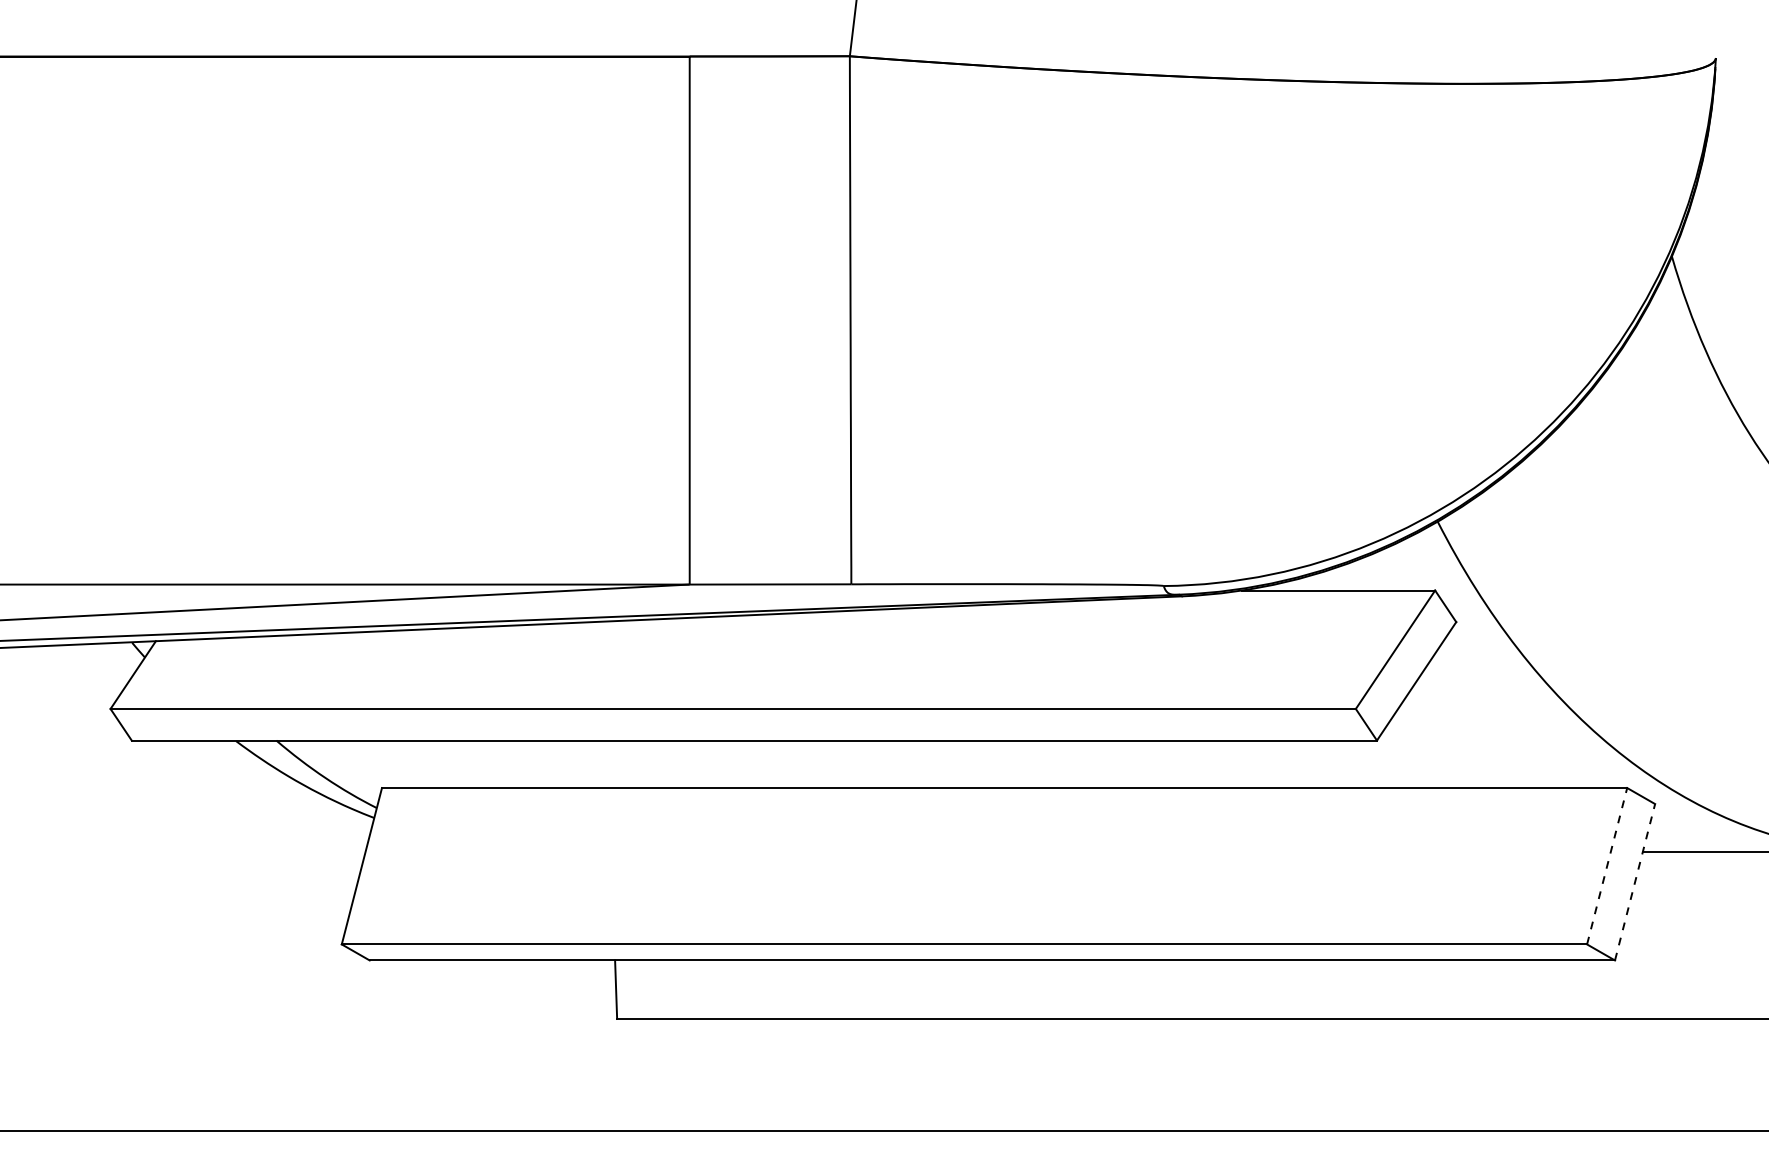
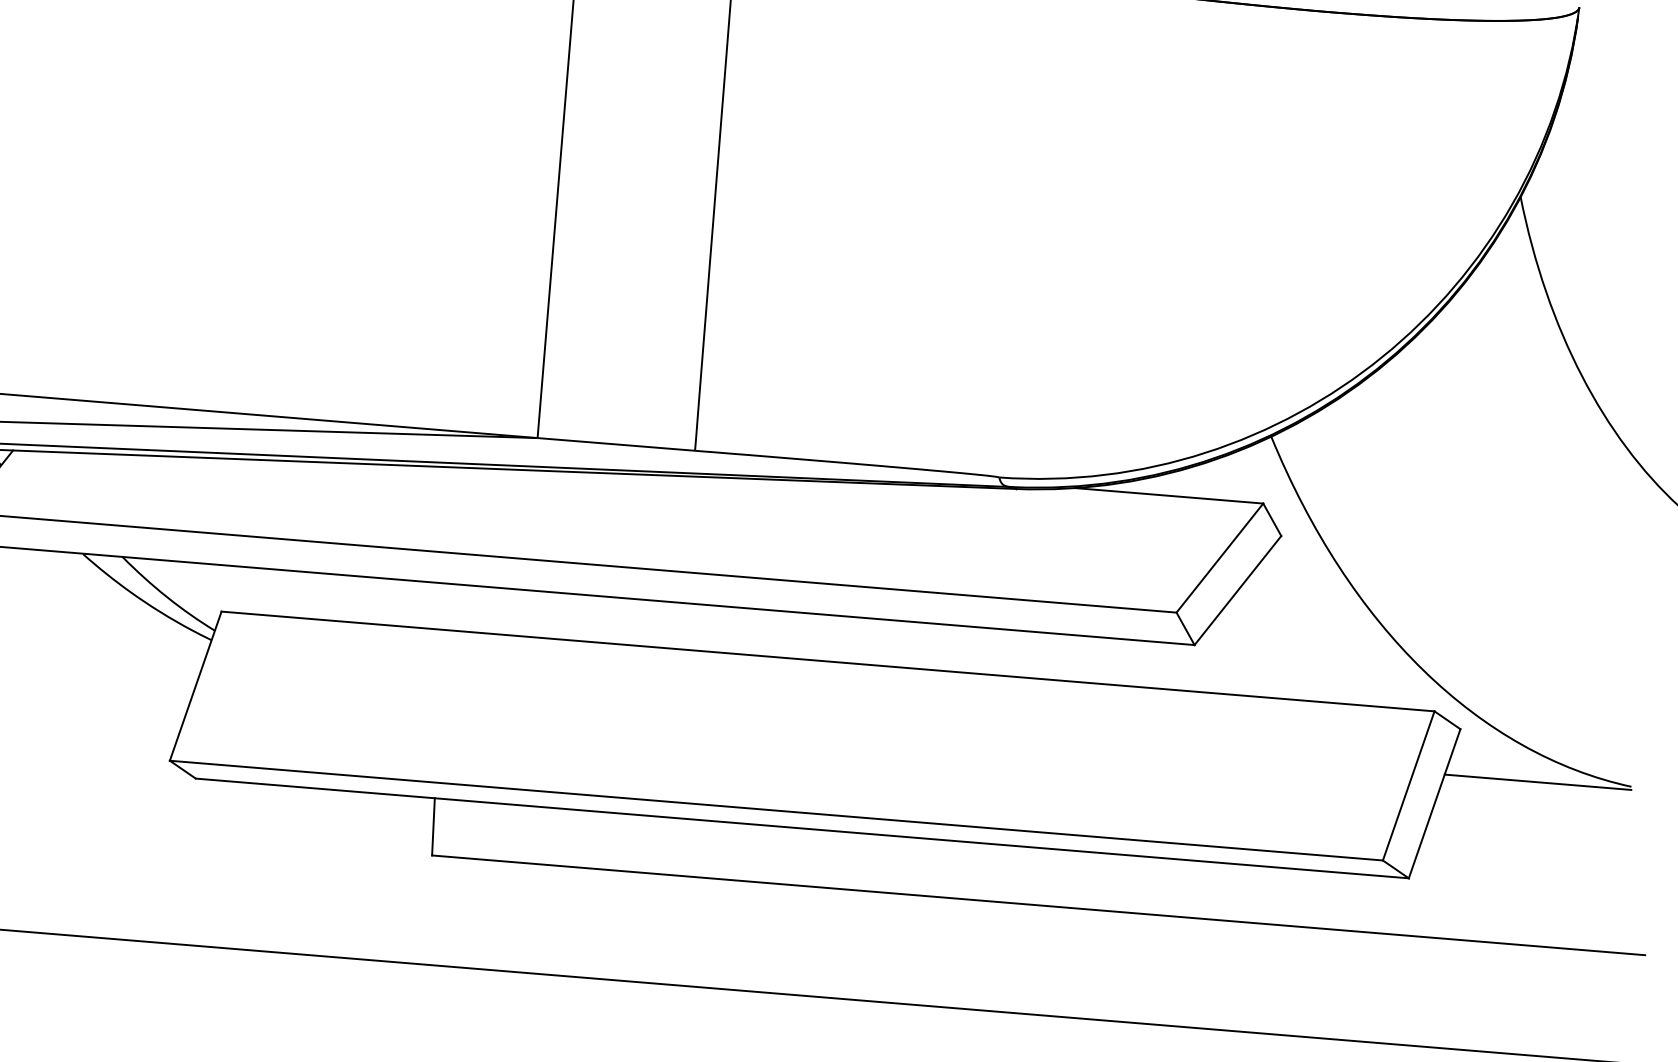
line: (1607, 866) -> (1409, 786), dashed -> solid
line: (1635, 882) -> (1435, 804), dashed -> solid

